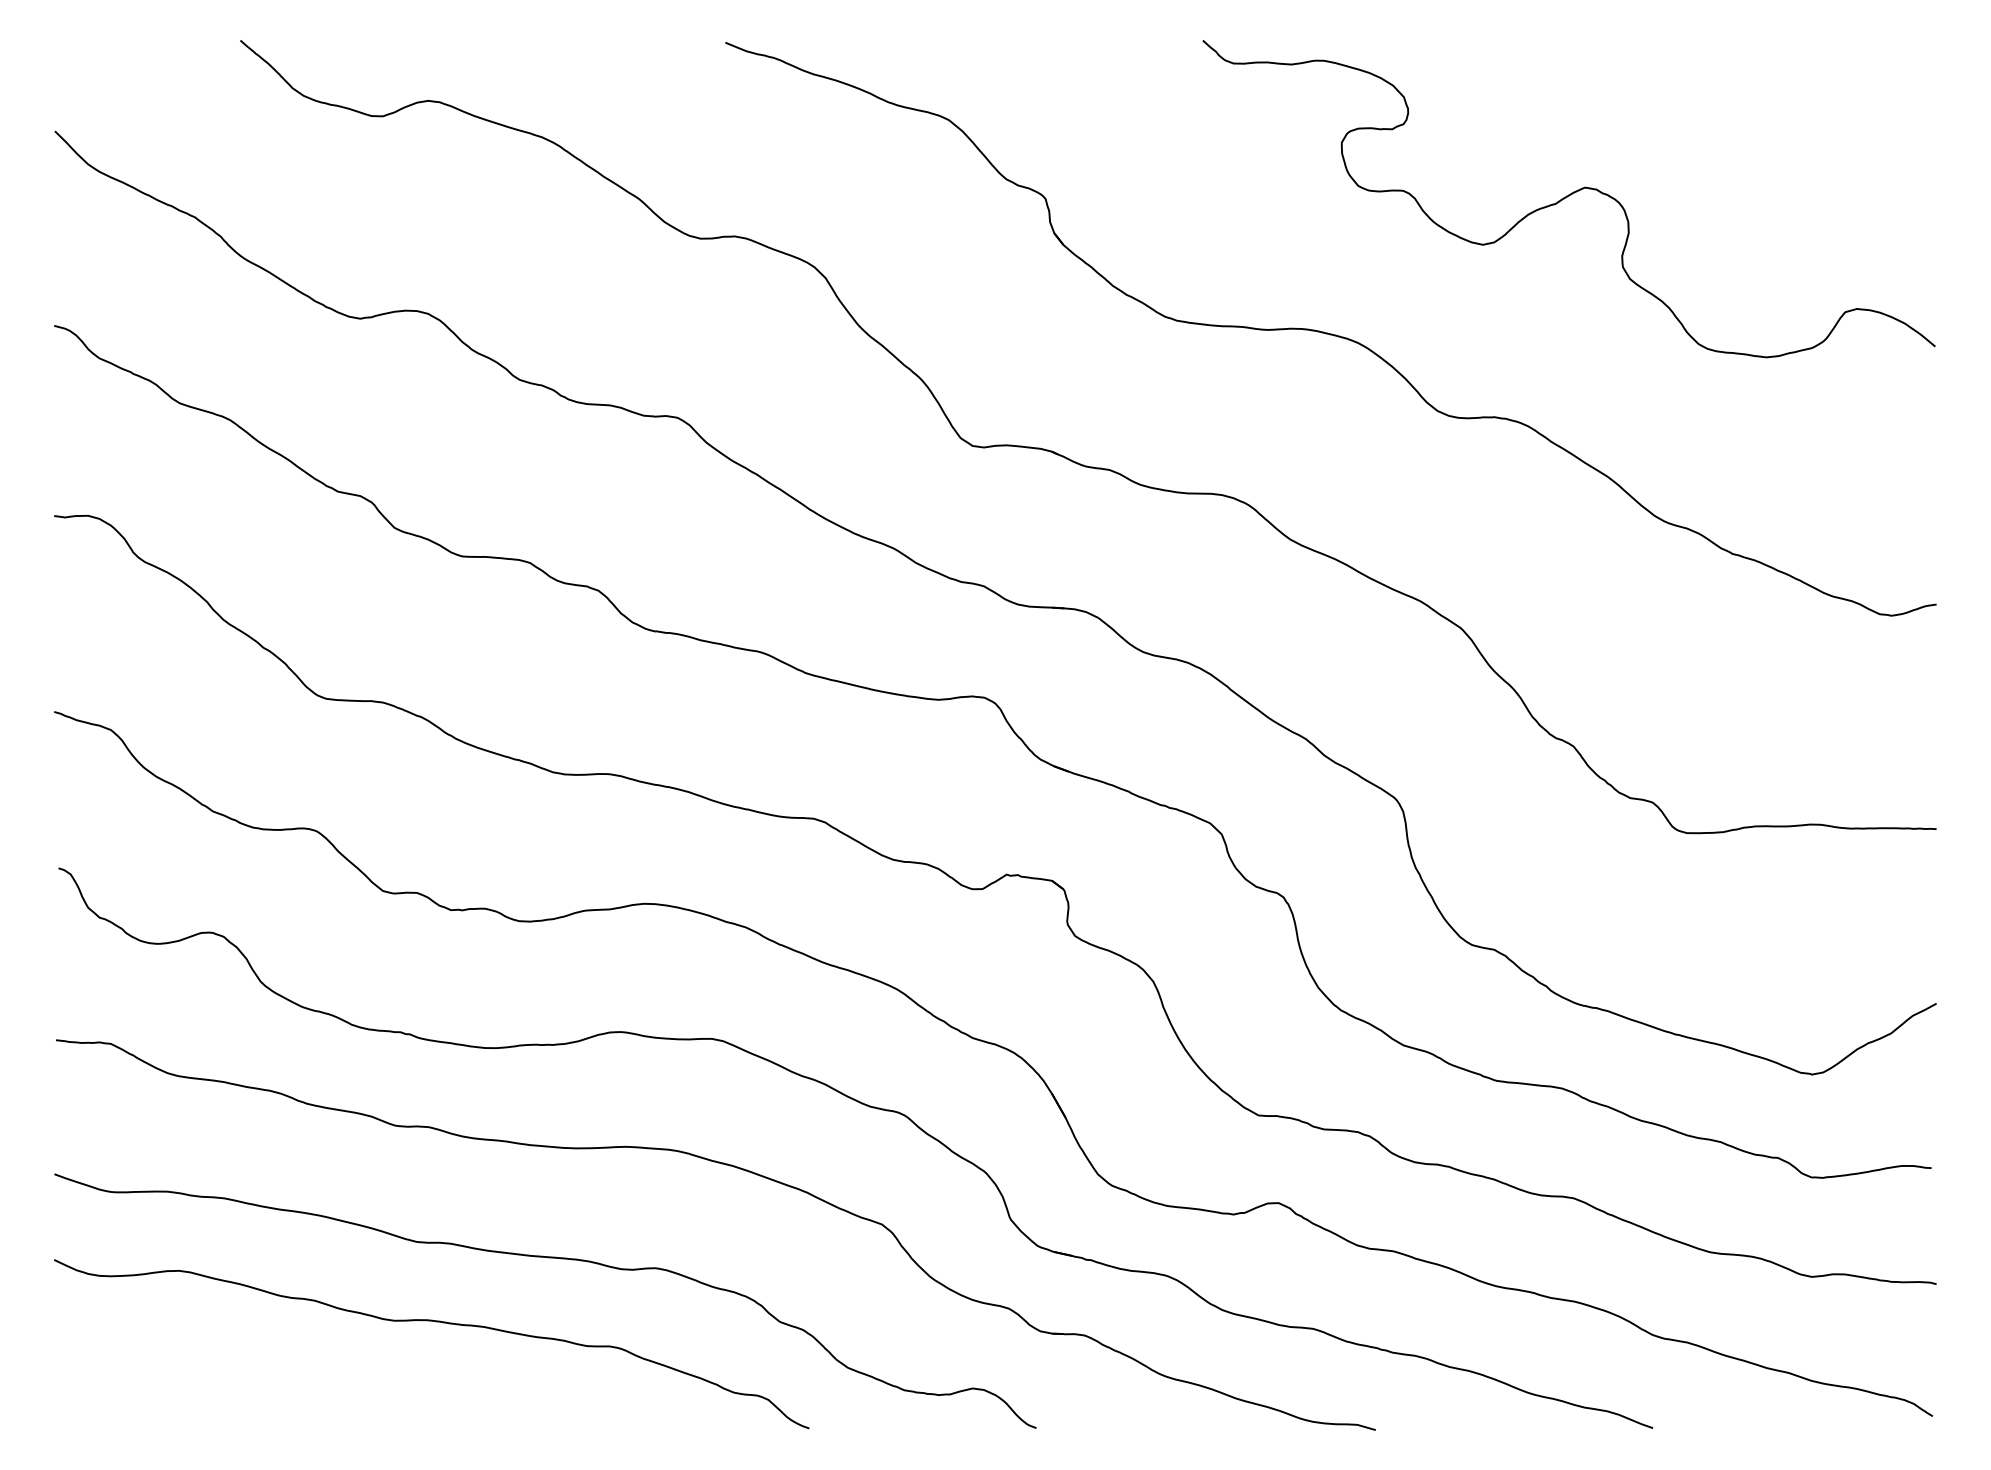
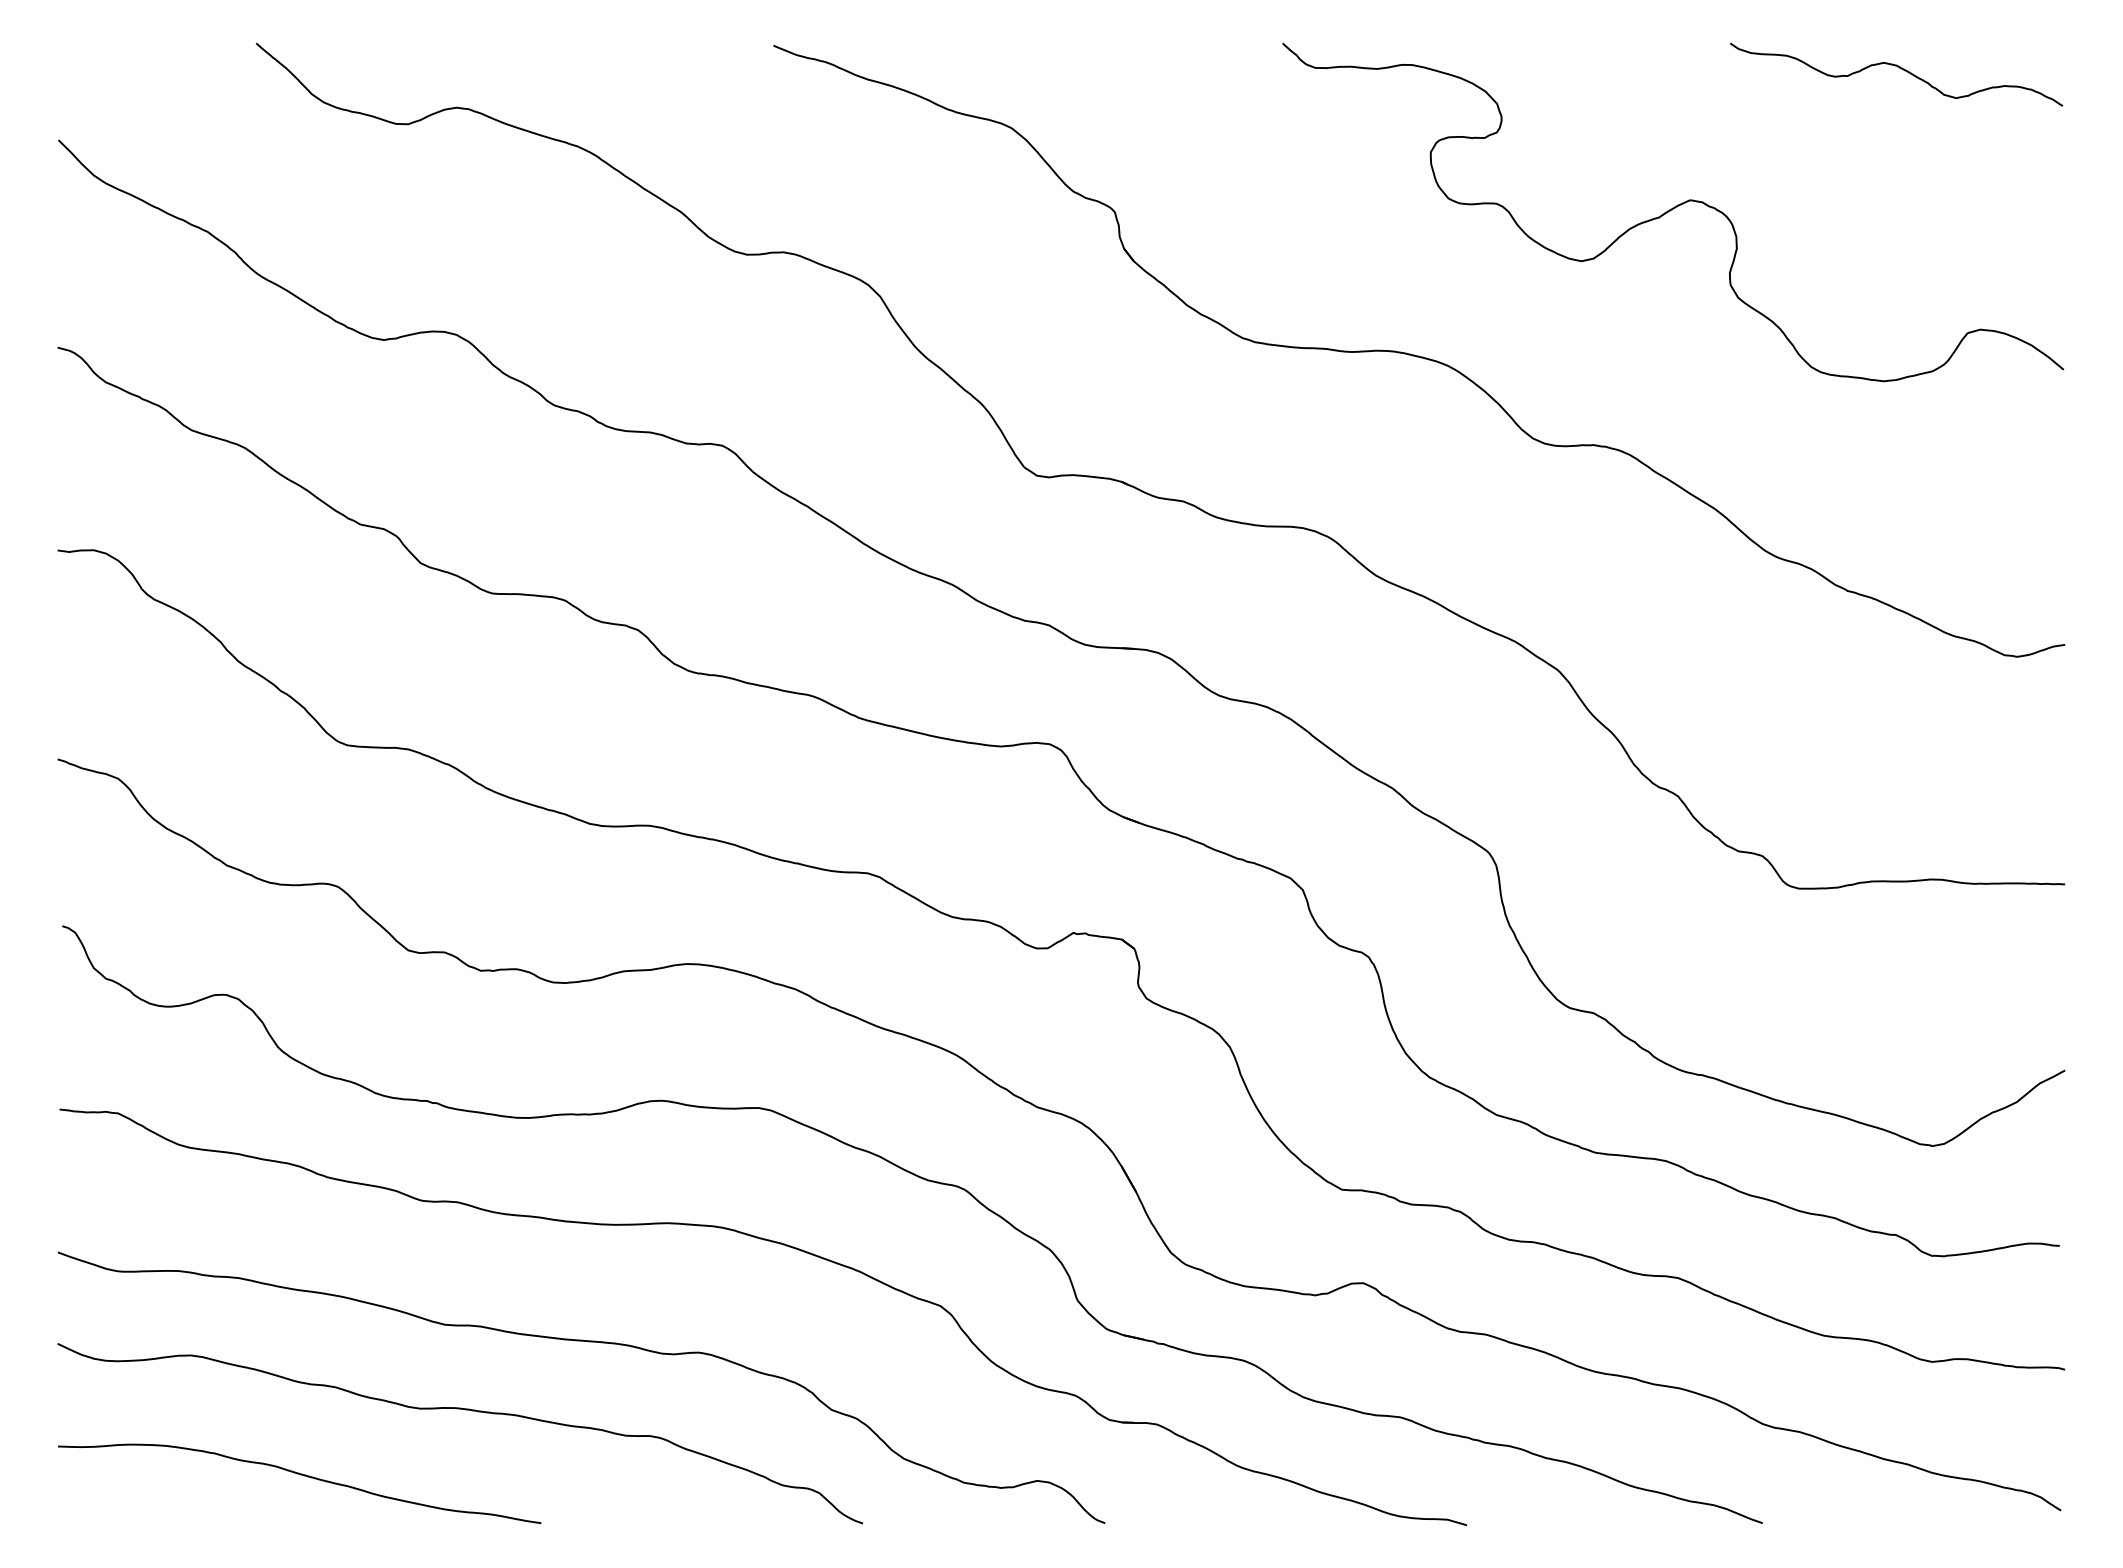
curve: (1781, 64) -> (1899, 68), added
curve: (281, 1383) -> (300, 1475), added

